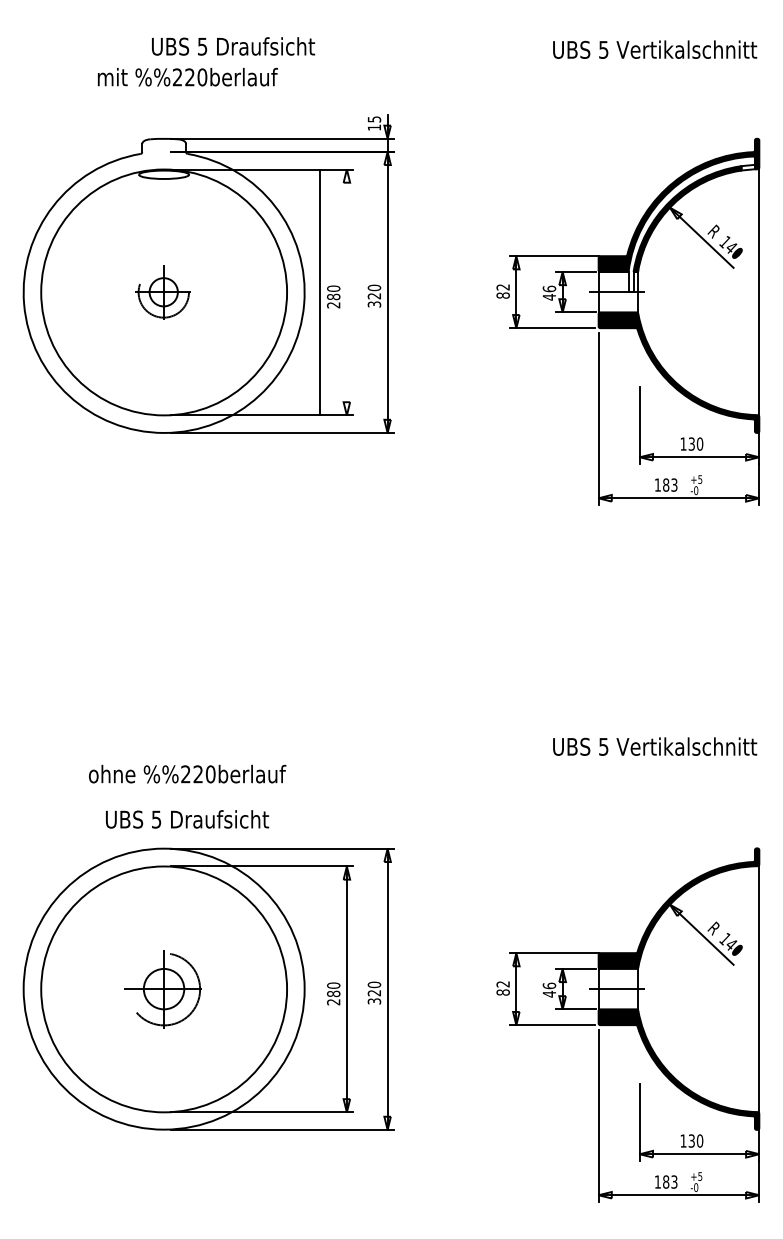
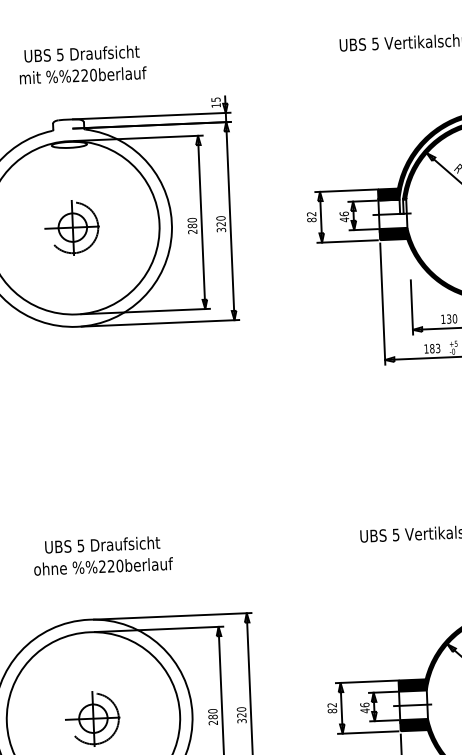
text: (233, 46) -> (82, 53), moved
part: (162, 292) -> (71, 227), size x1.43
line: (319, 292) -> (201, 222), moved
text: (187, 819) -> (102, 544), moved

